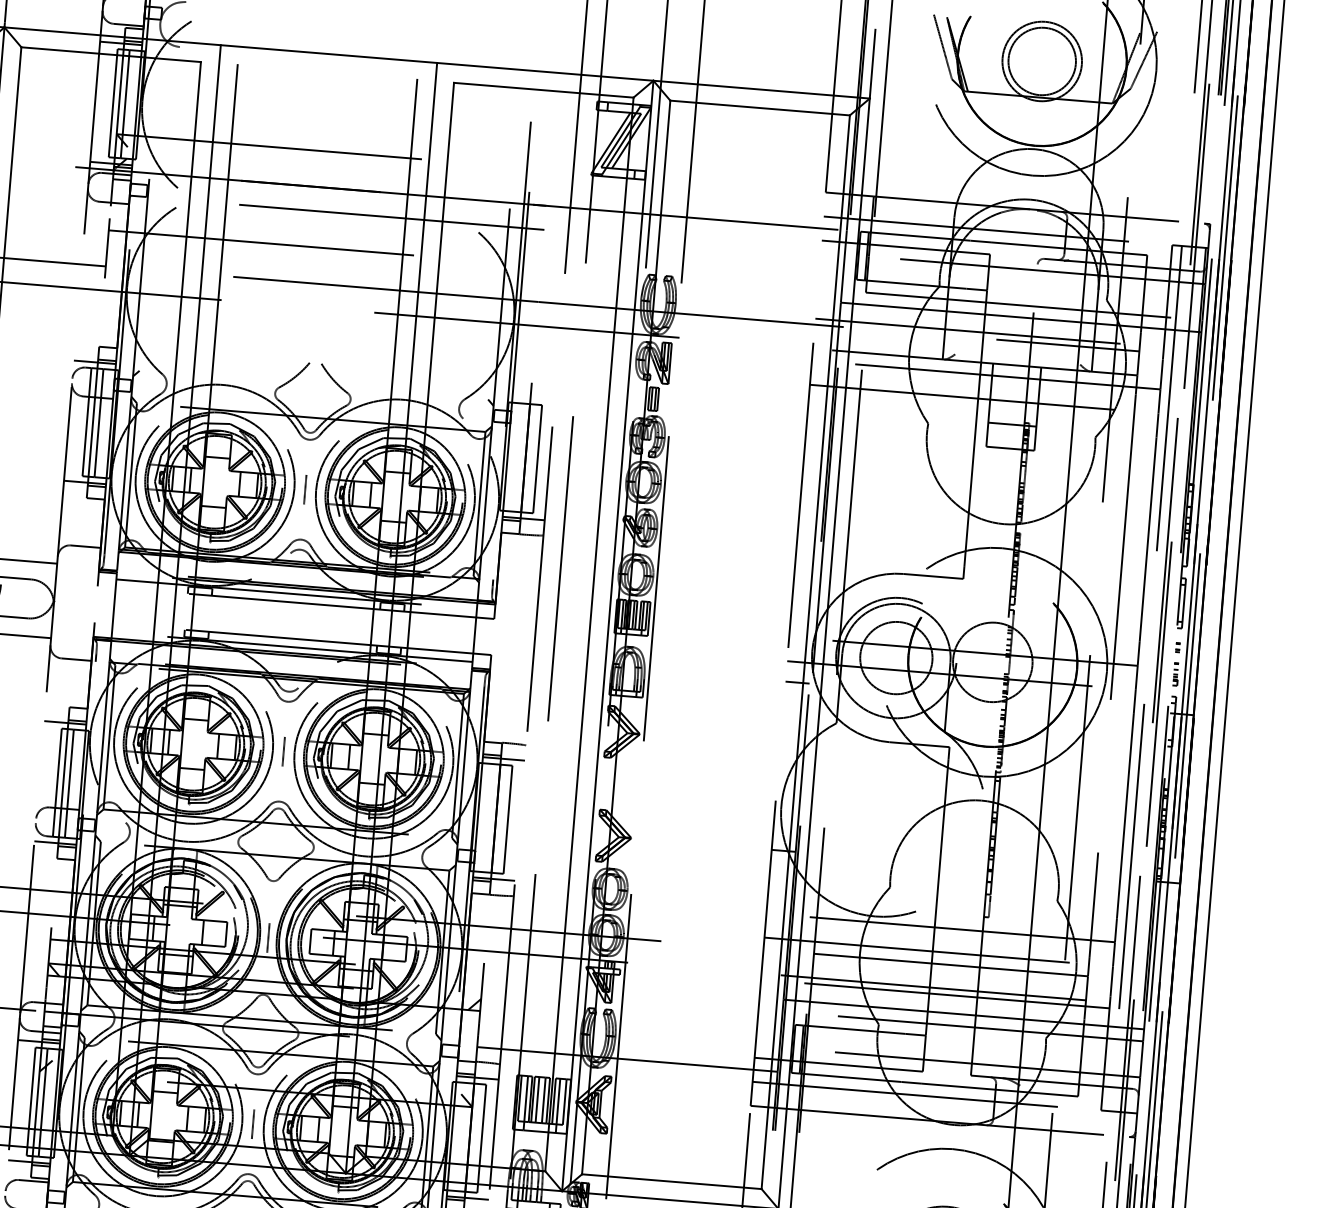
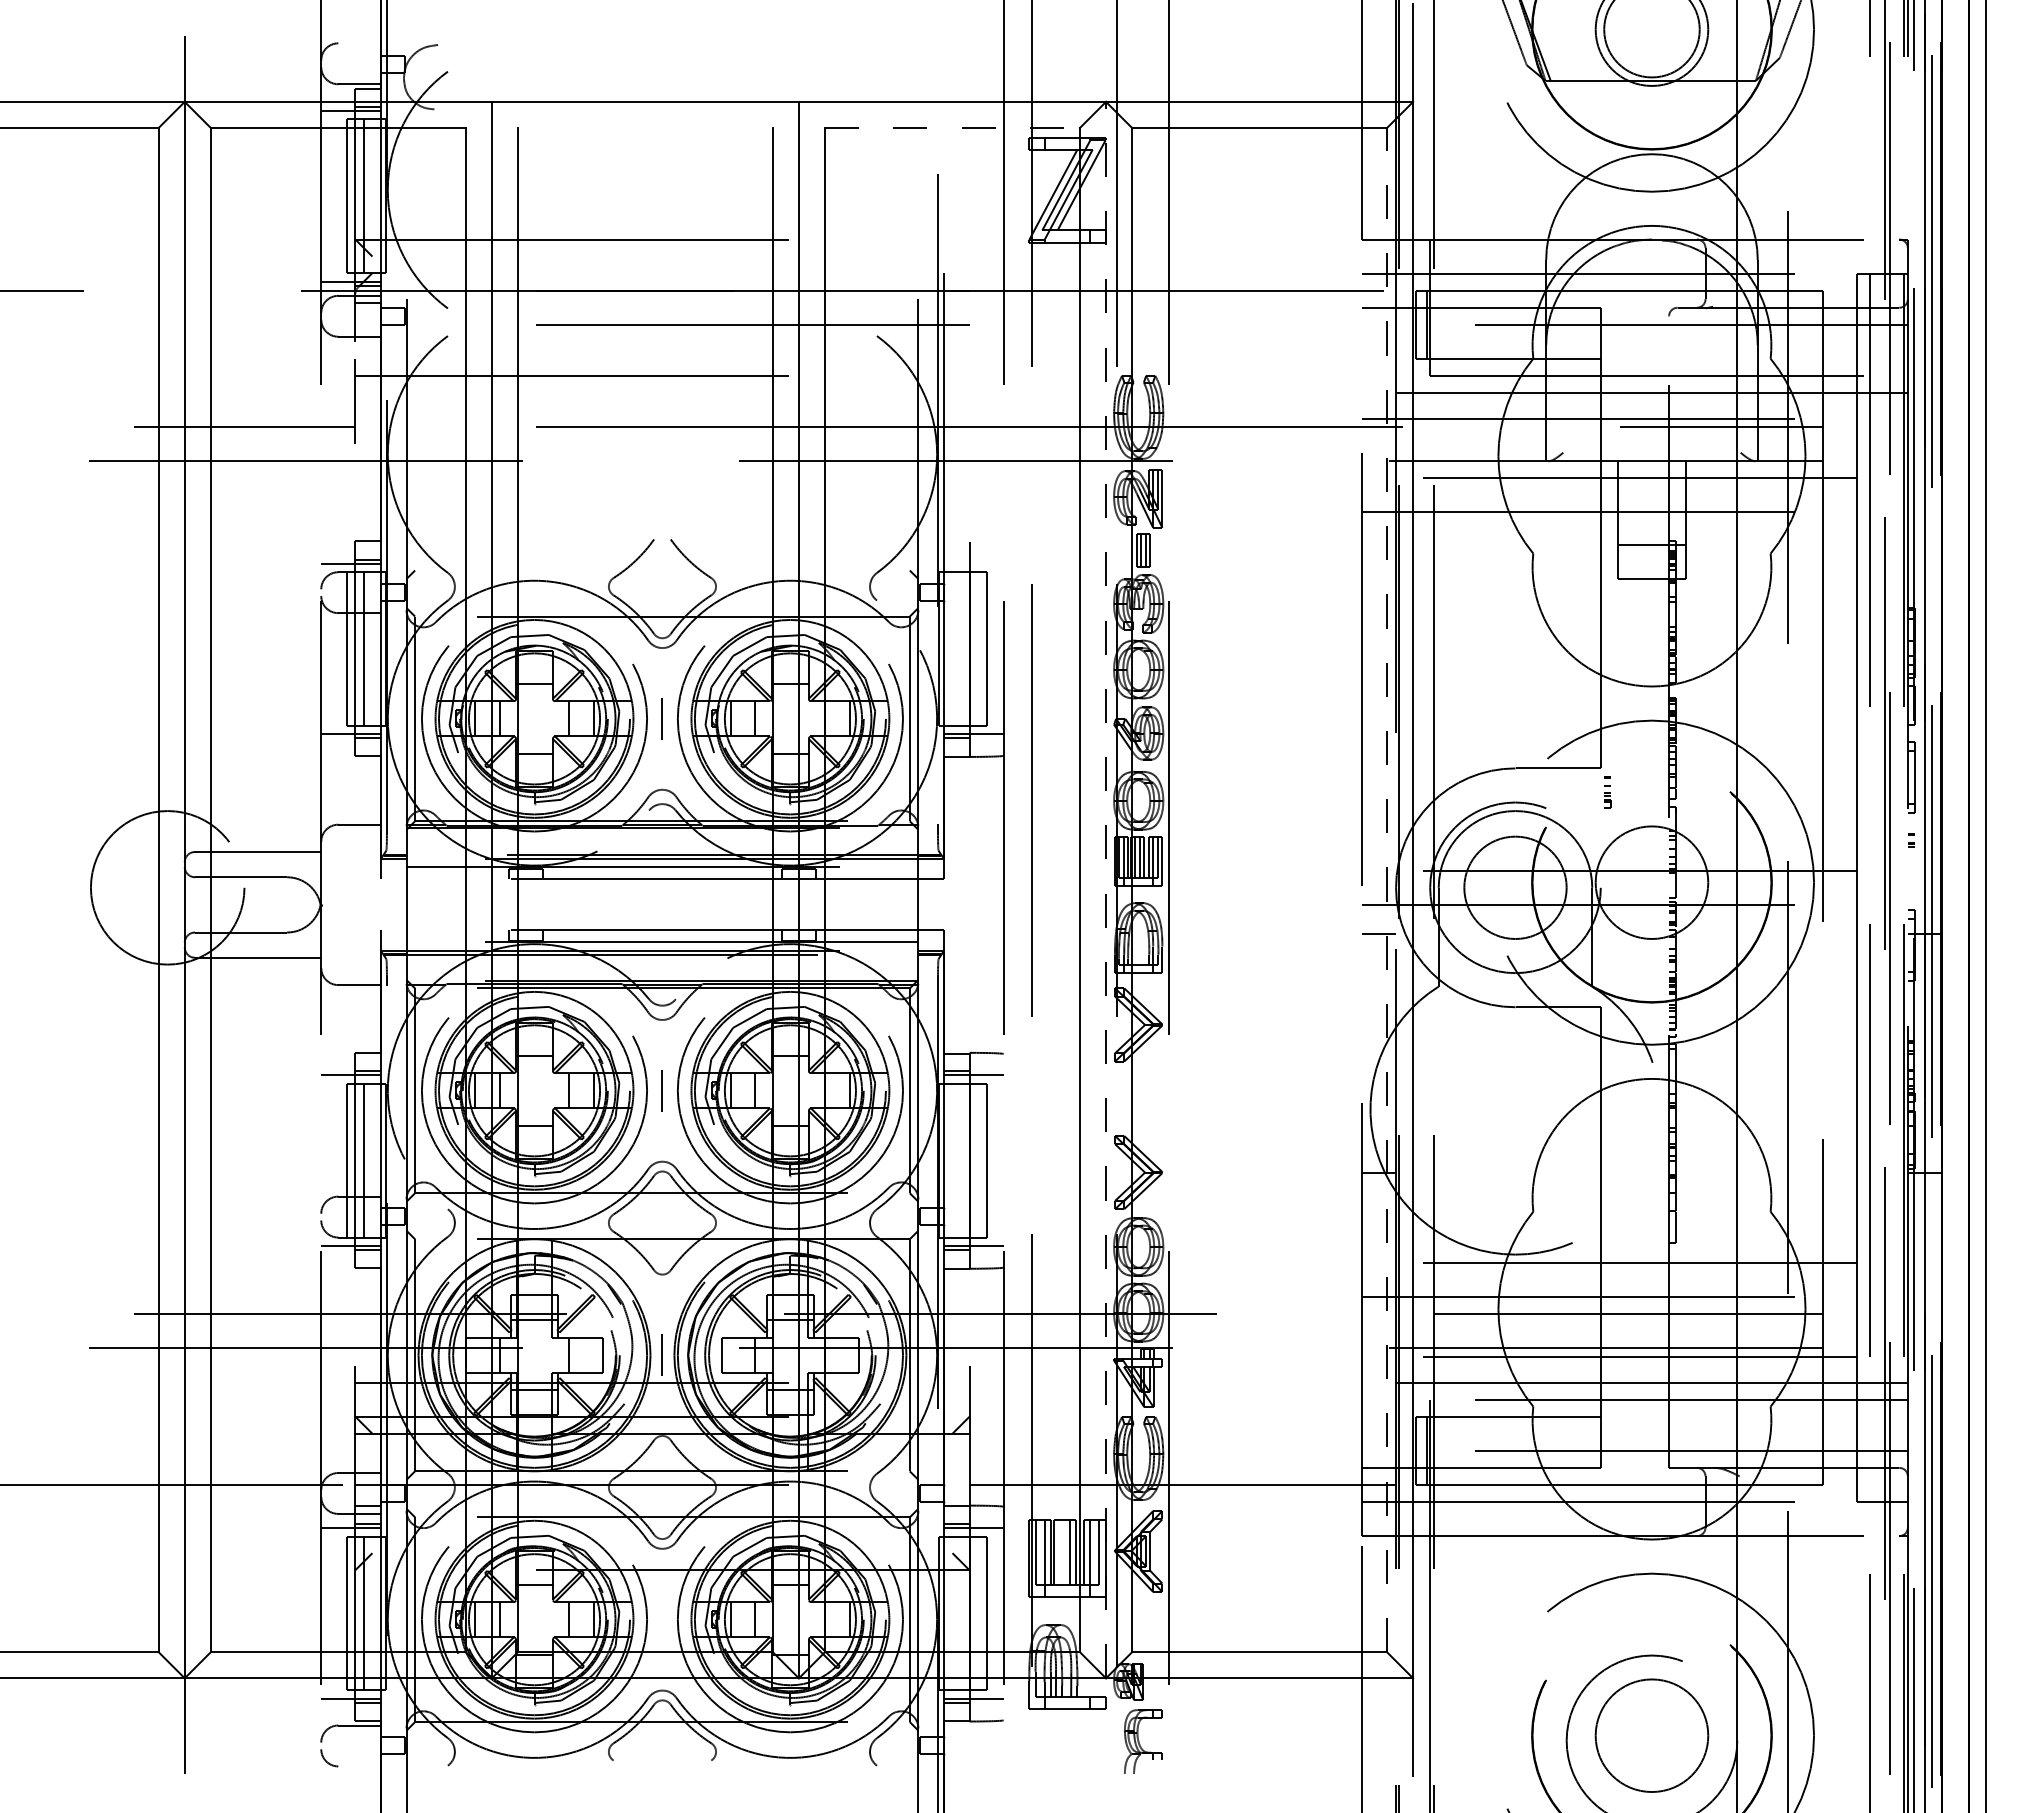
line: (543, 90) -> (952, 128), solid -> dashed
line: (608, 635) -> (1106, 889), solid -> dashed
line: (806, 651) -> (1387, 889), solid -> dashed
part: (1175, 674) -> (1607, 792), moved
line: (537, 1099) -> (1060, 1551), removed
line: (252, 1124) -> (661, 1619), removed

